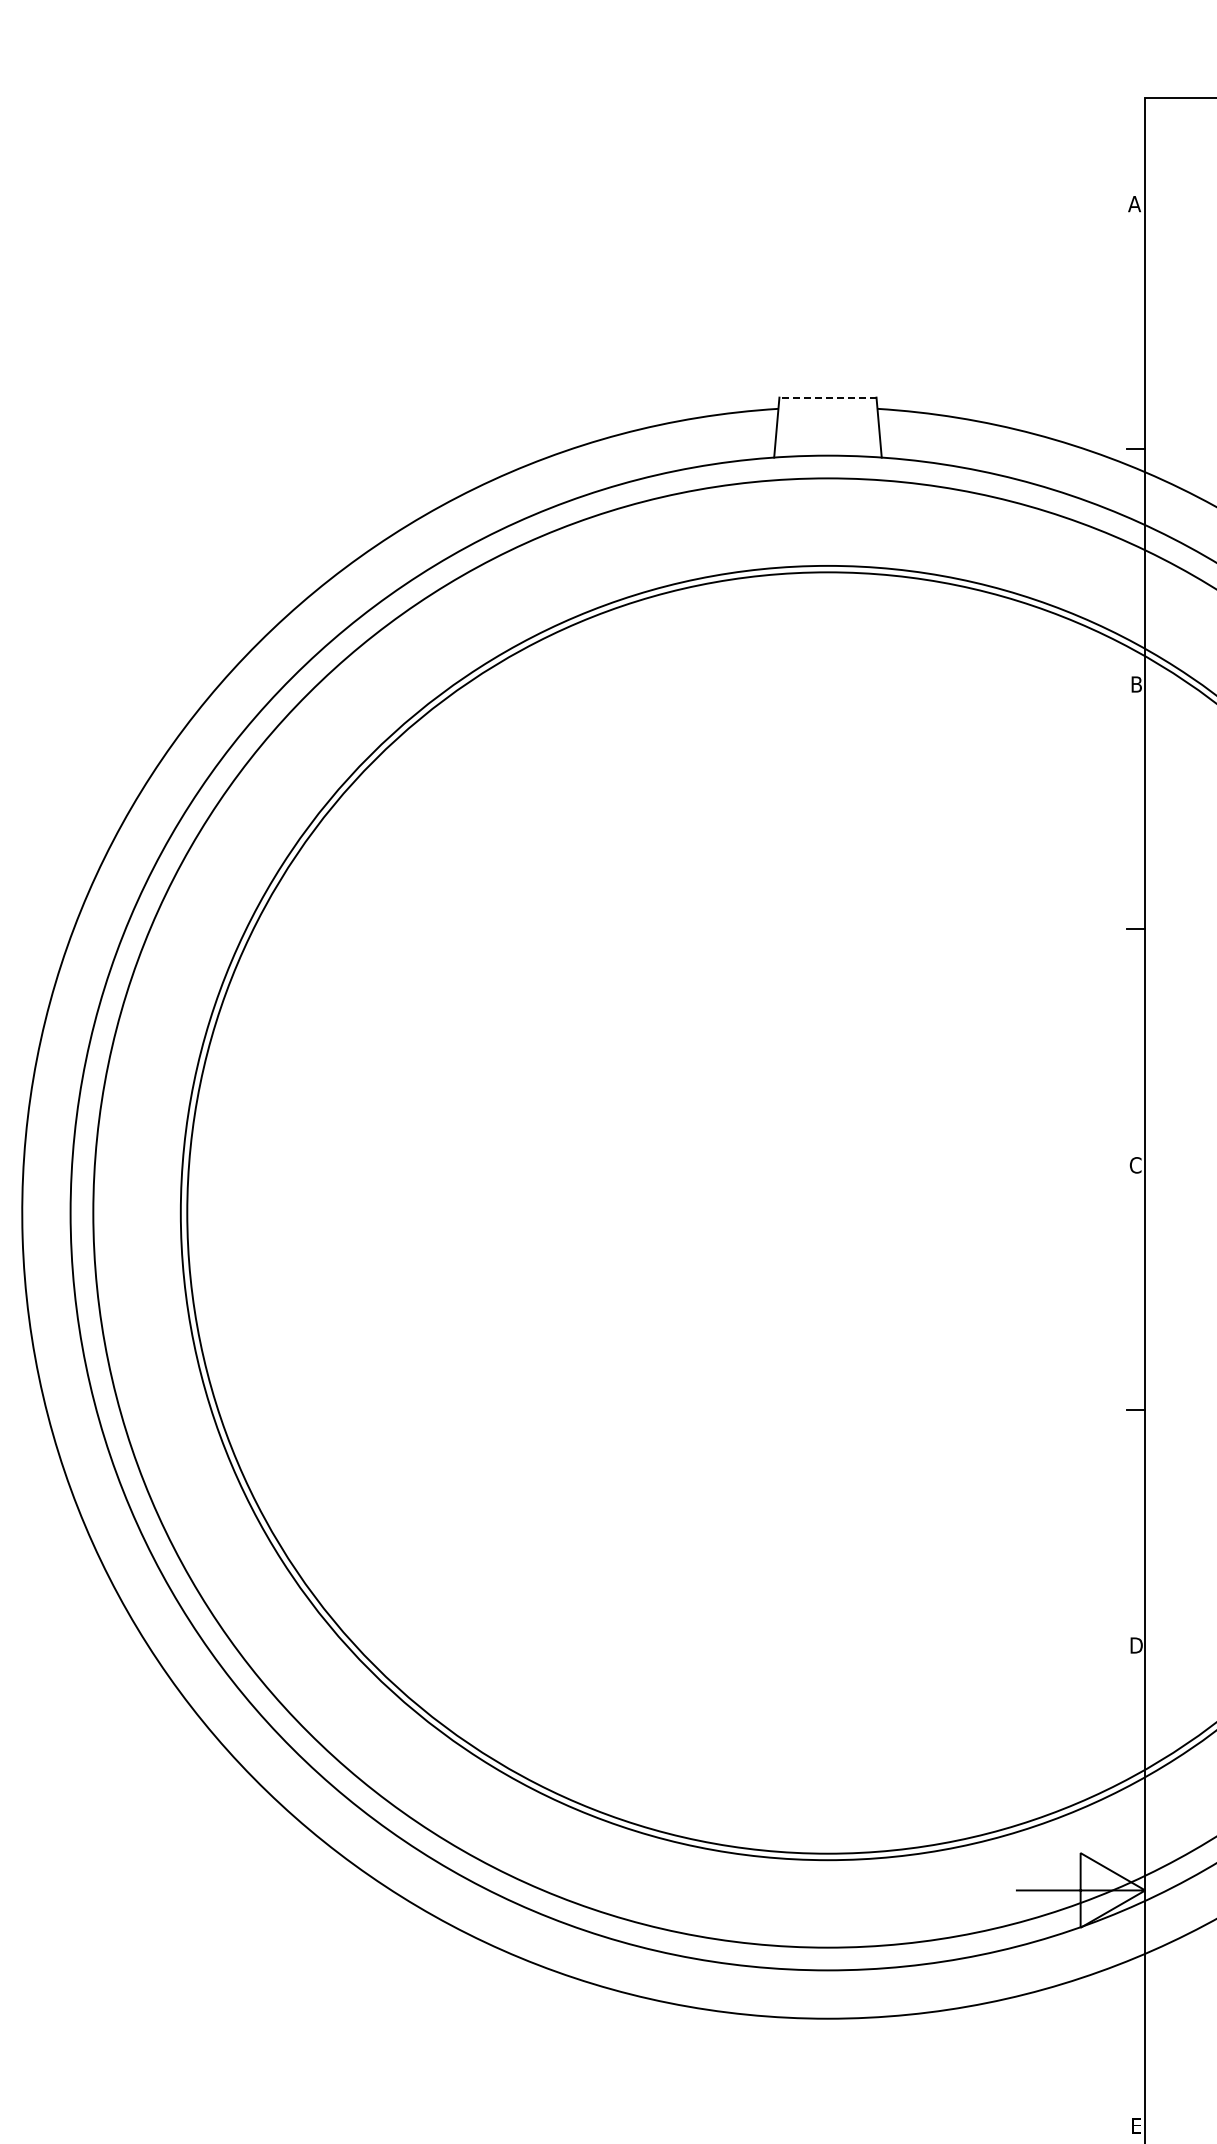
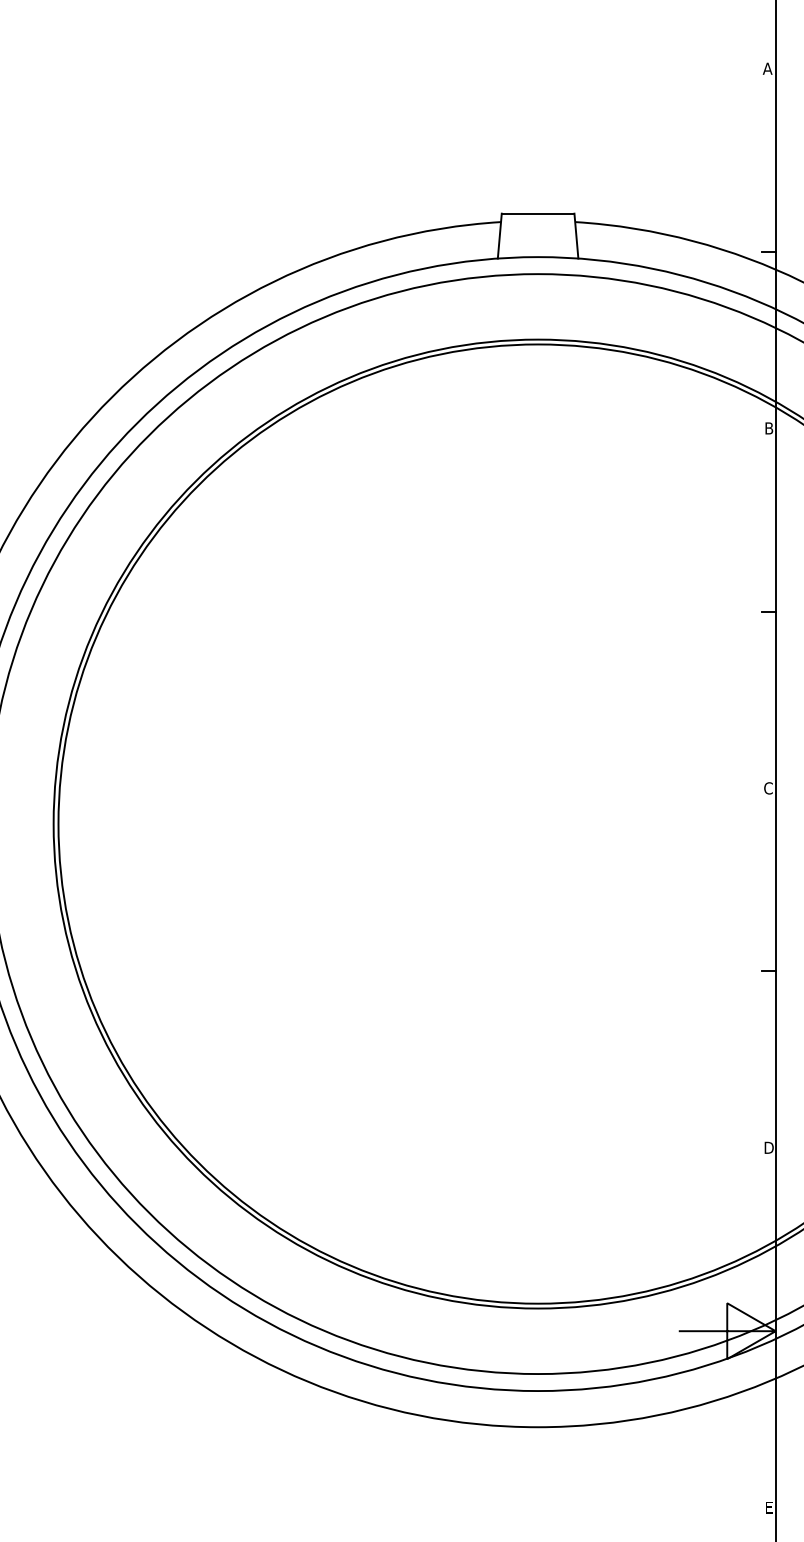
line: (827, 397) -> (537, 213), dashed -> solid

